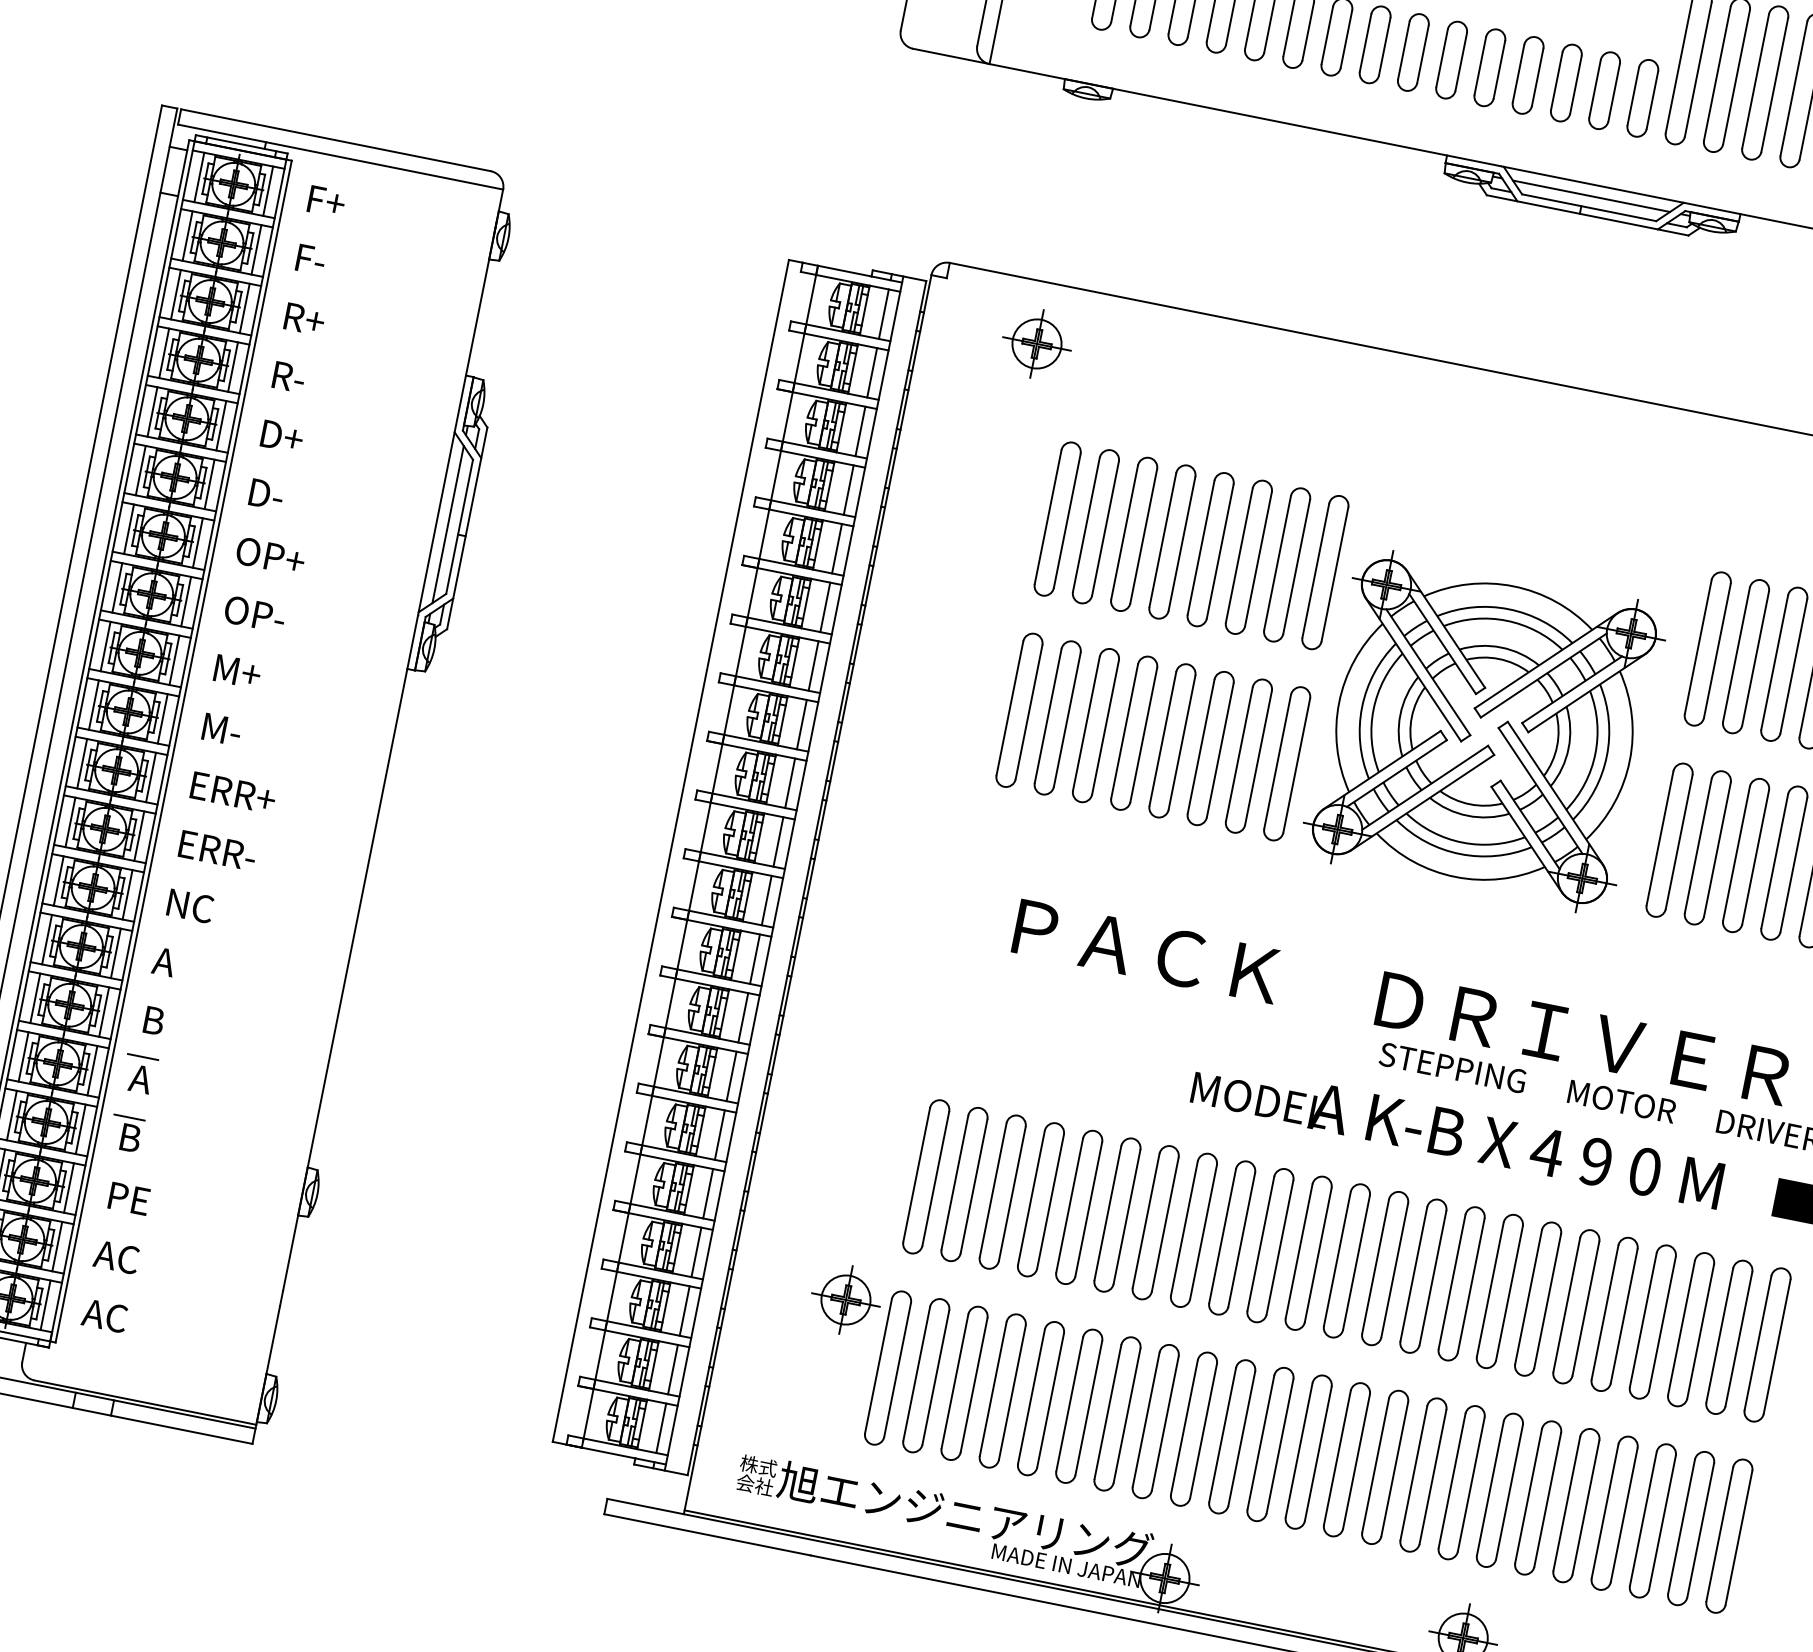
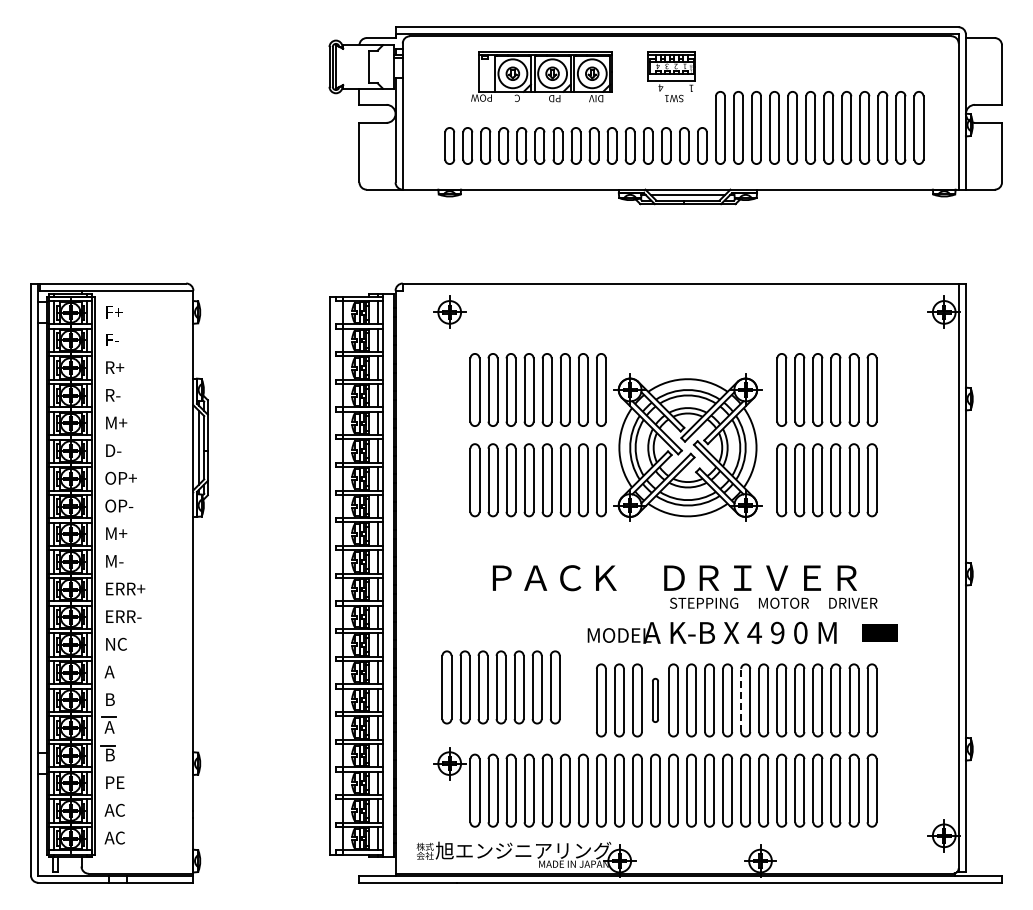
text: (286, 436) -> (117, 422), D+ -> M+
part: (1039, 1199) -> (500, 687), moved
part: (1308, 1253) -> (655, 700), size x0.6
line: (1490, 1289) -> (741, 700), solid -> dashed

